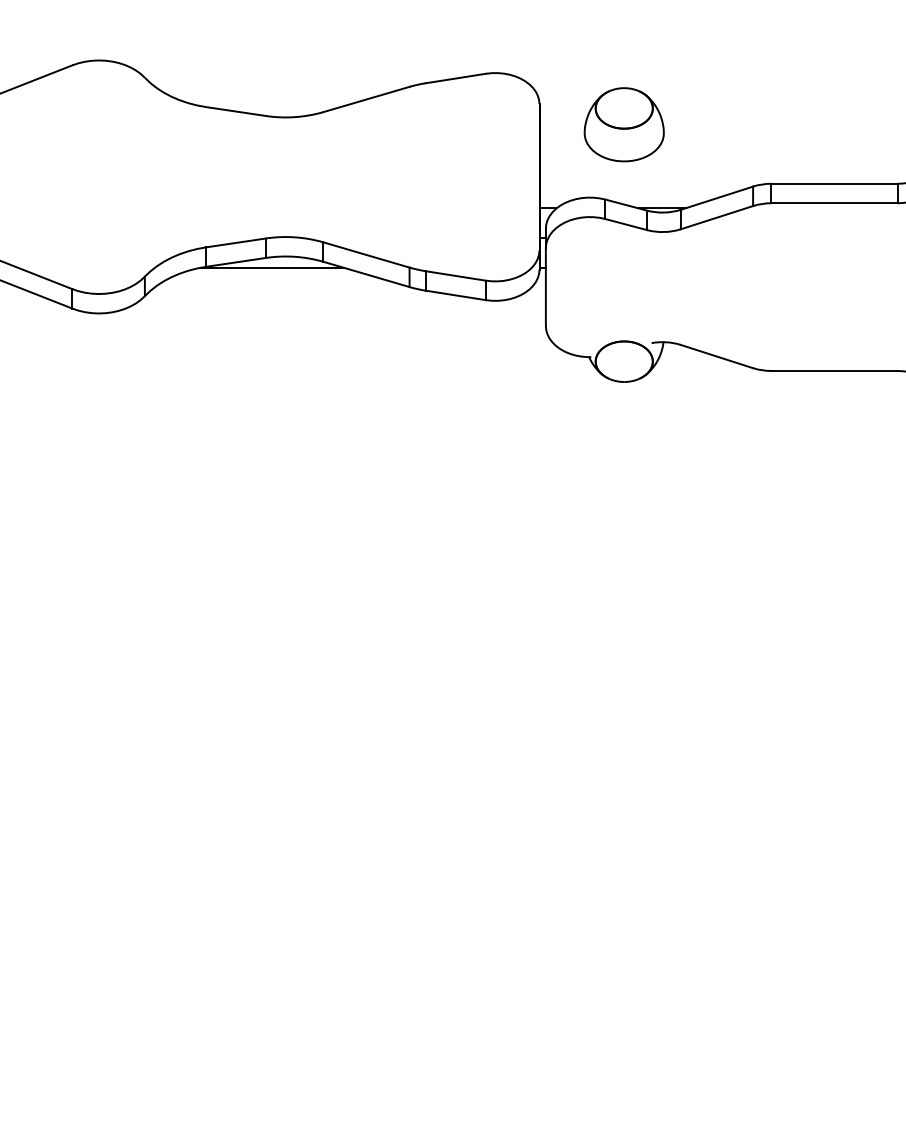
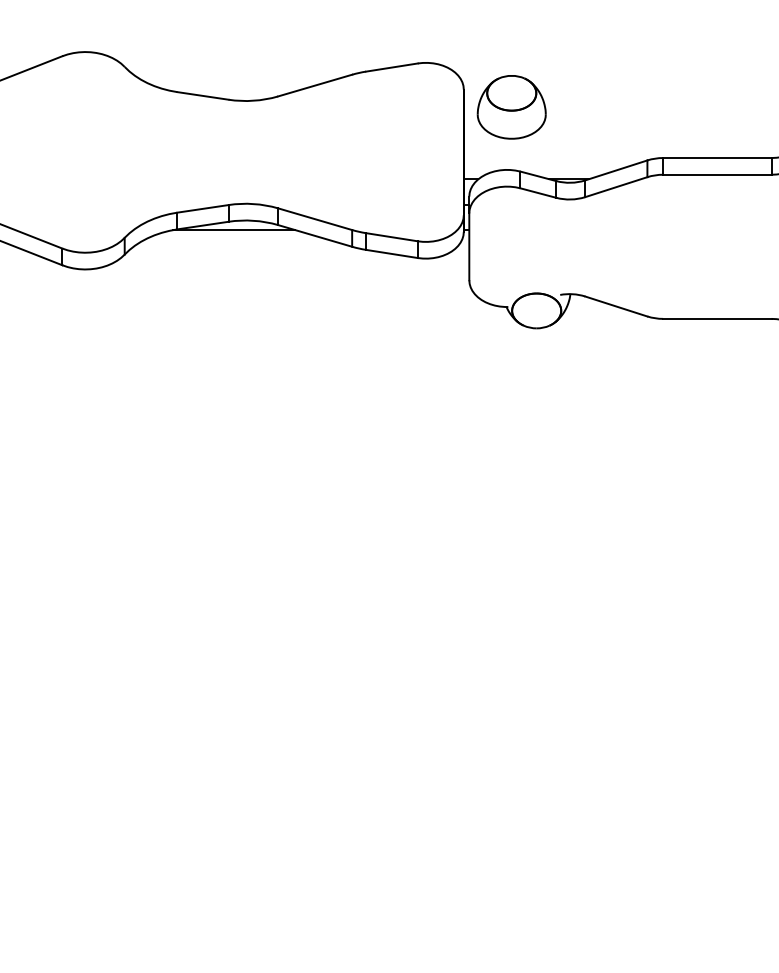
part: (623, 124) -> (511, 107), moved

